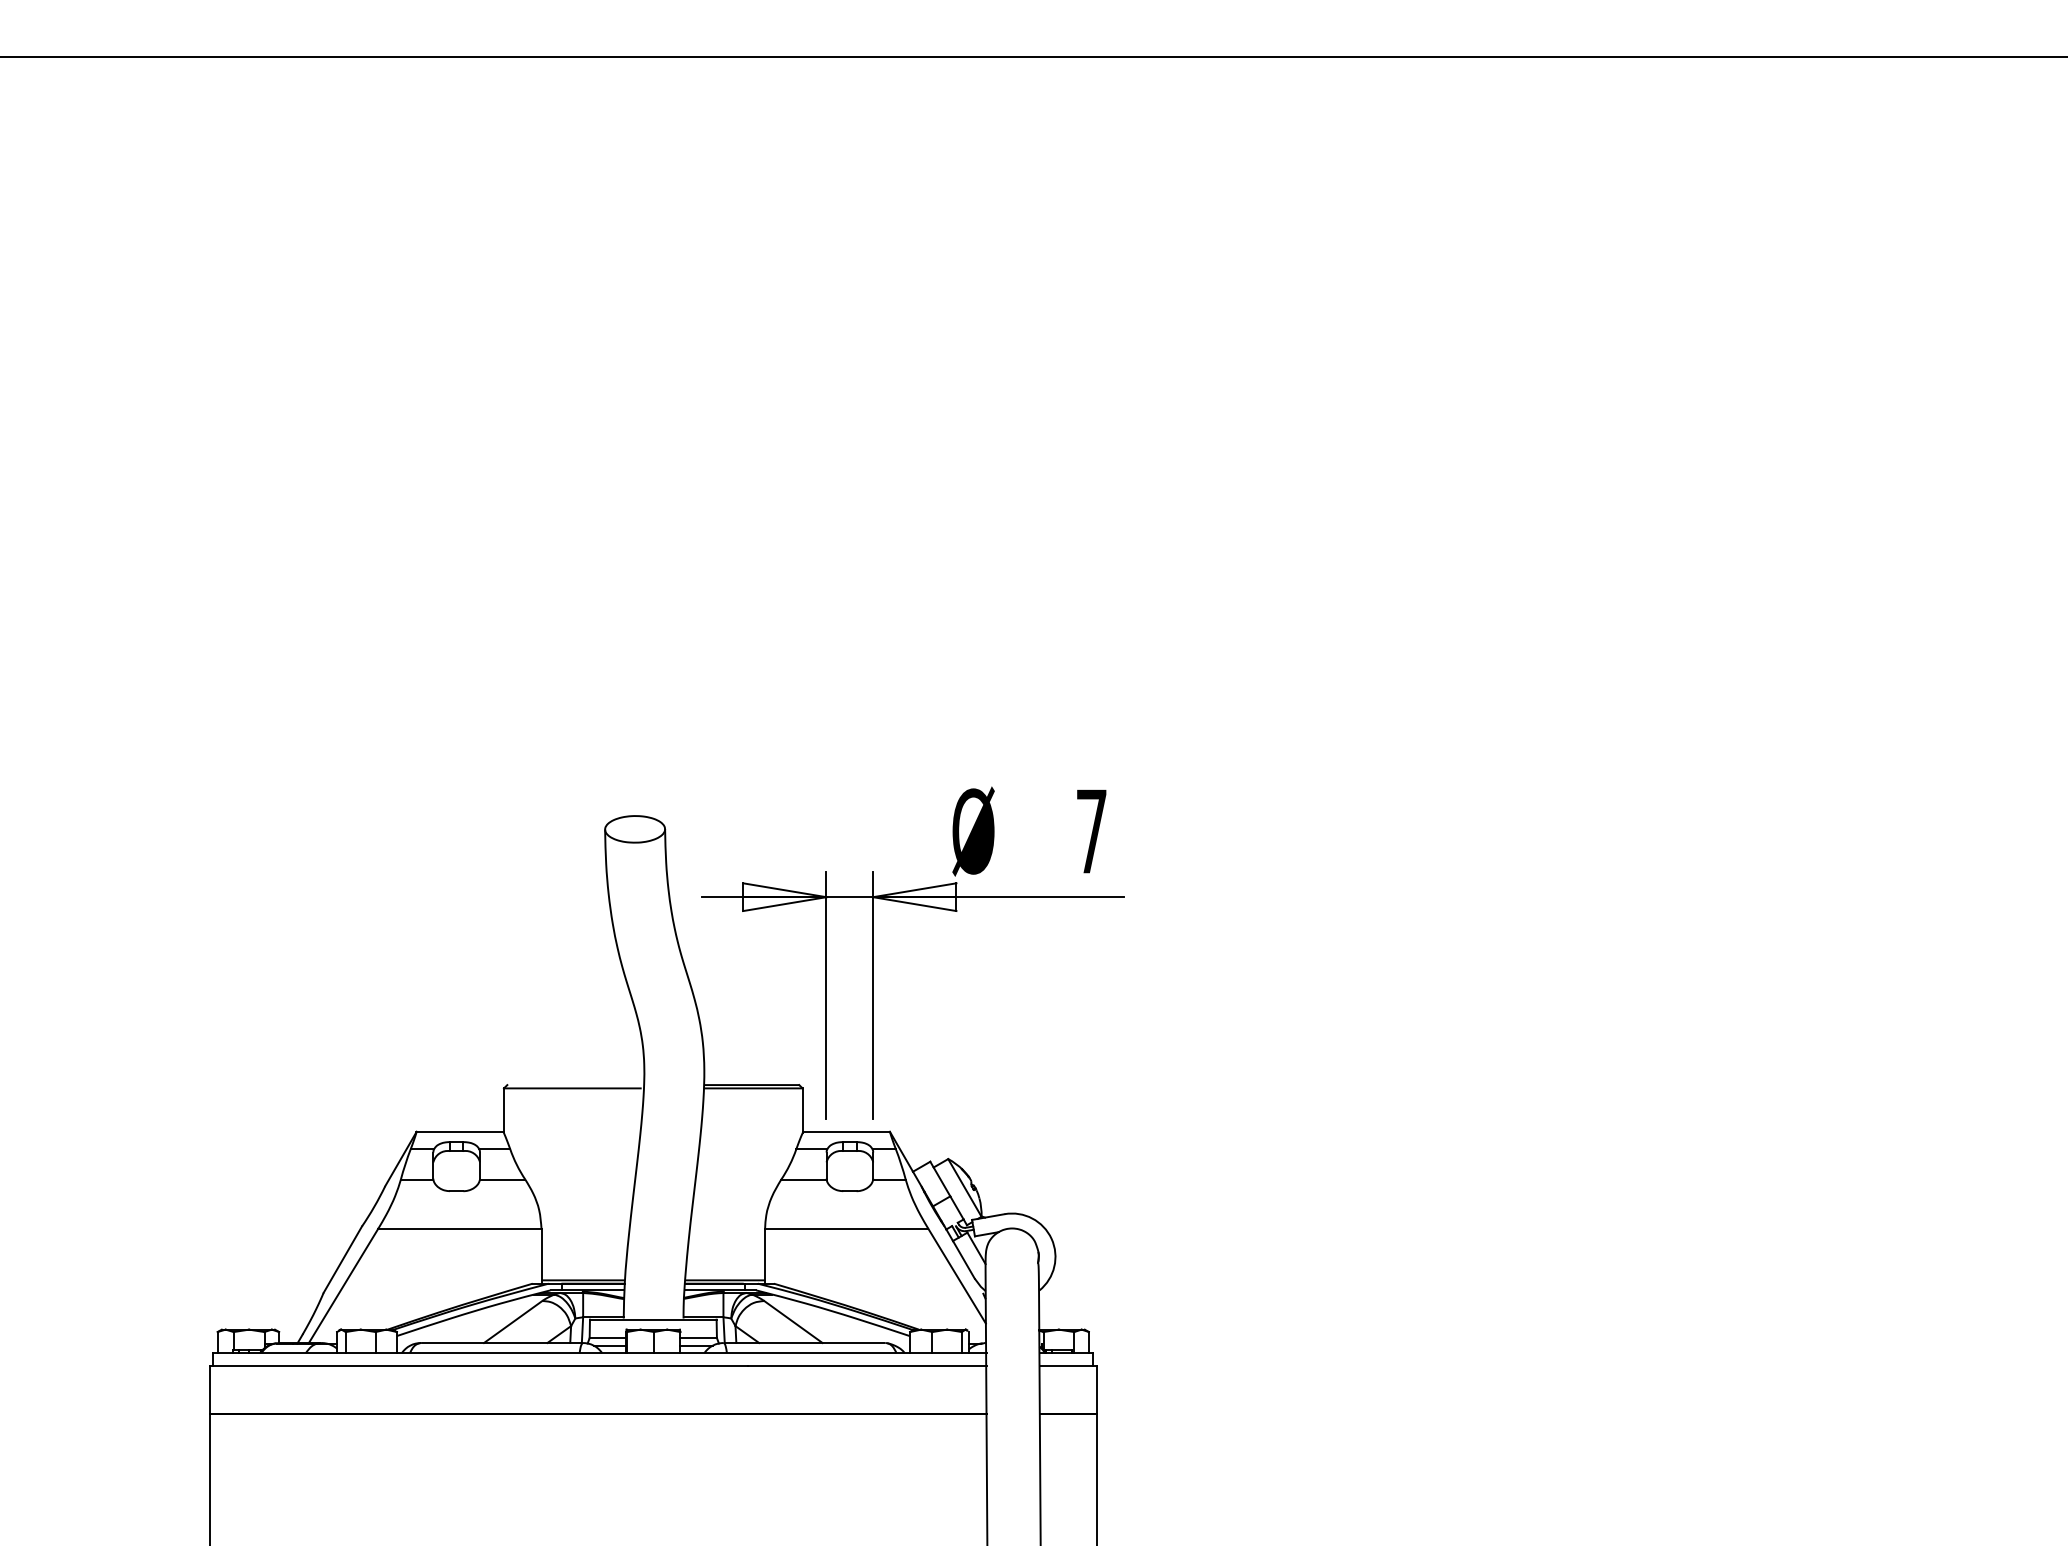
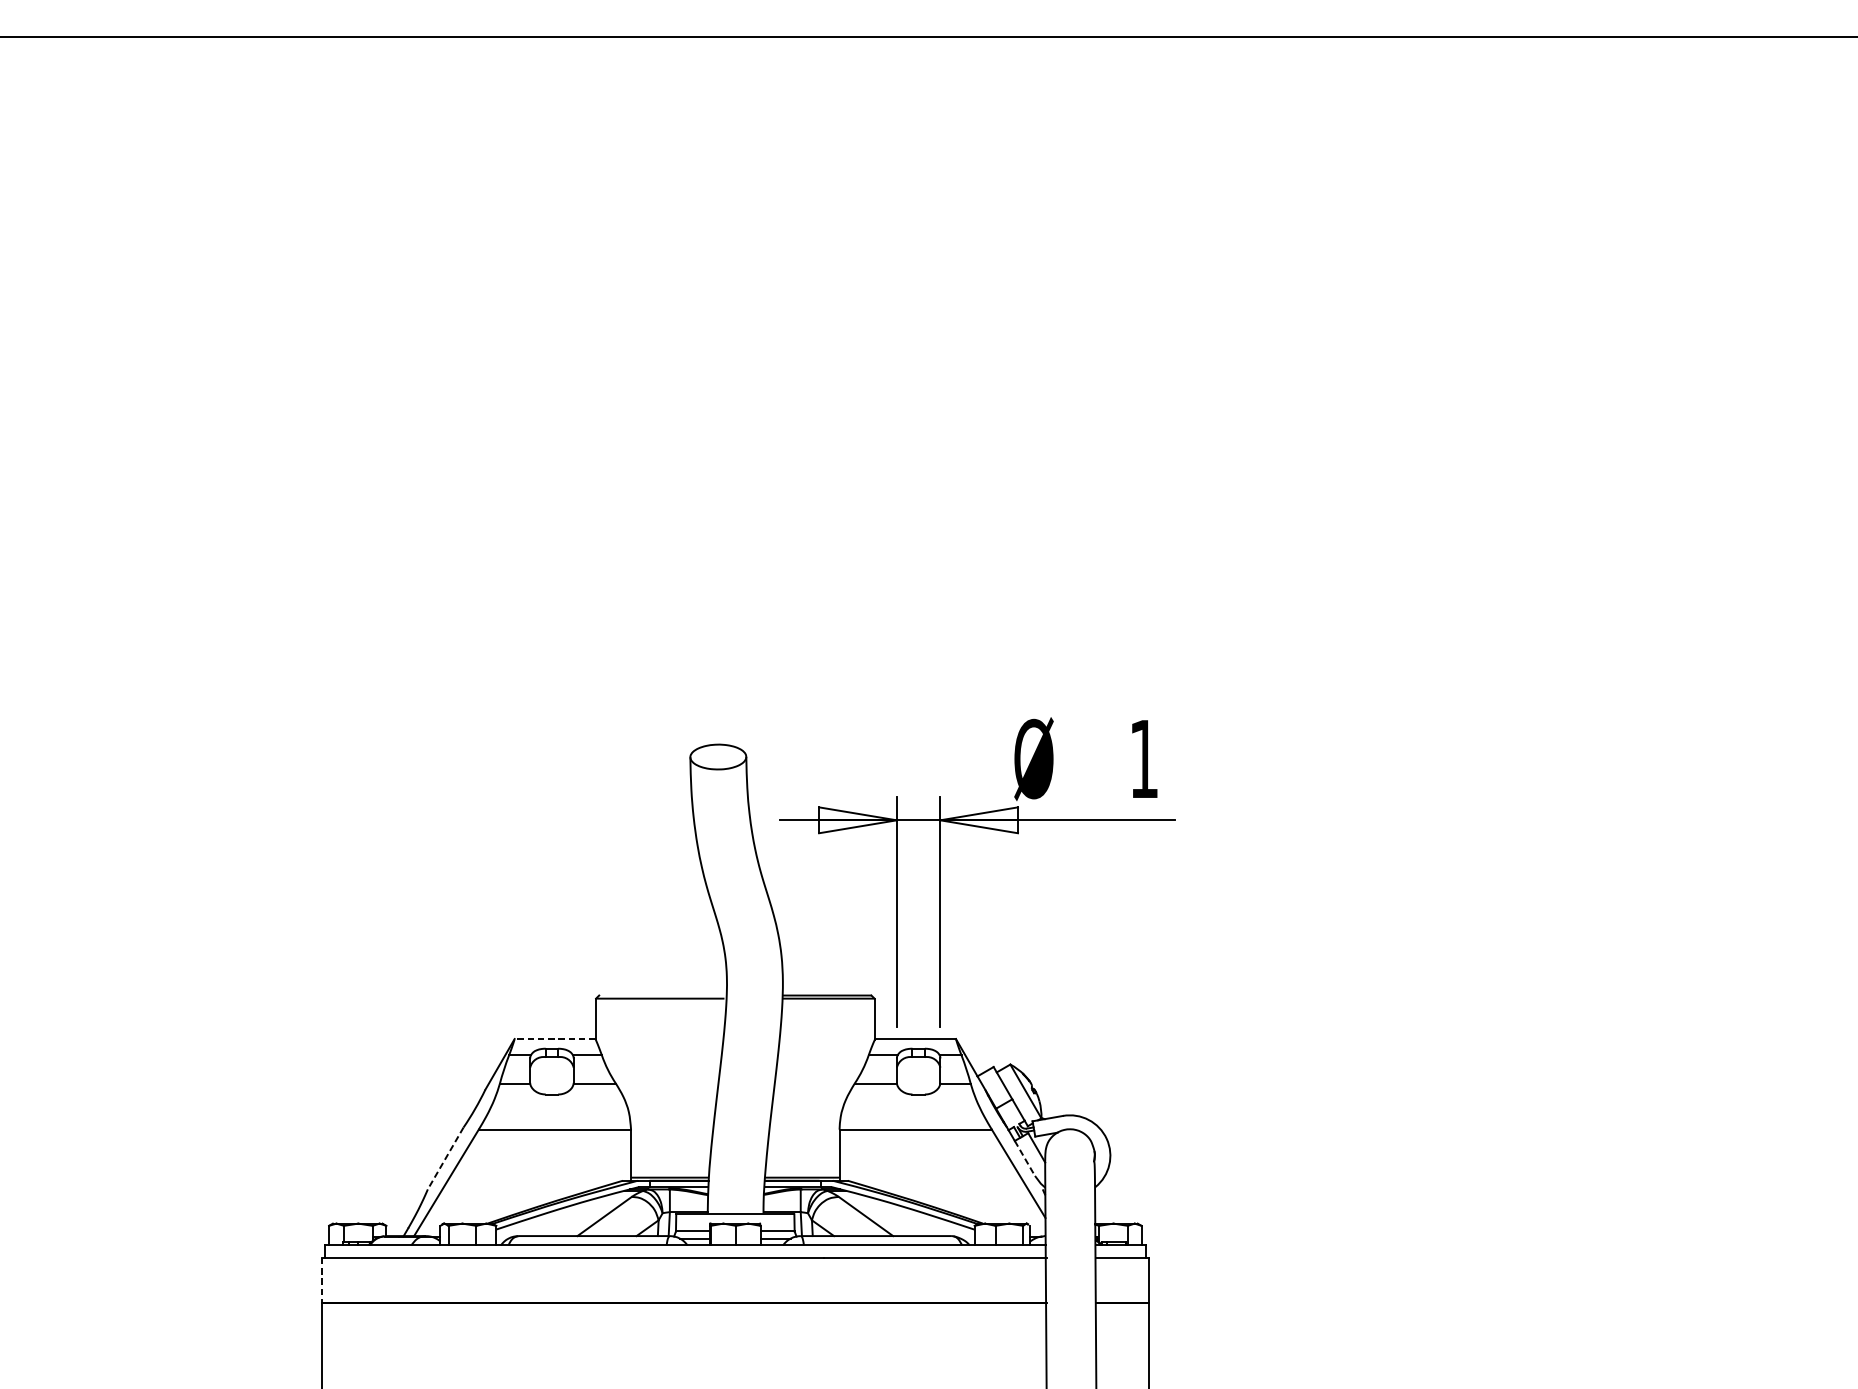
text: (1091, 831) -> (1143, 759), 7 -> 1
line: (460, 1131) -> (555, 1038), solid -> dashed
line: (963, 1259) -> (1024, 1158), solid -> dashed
line: (342, 1260) -> (445, 1159), solid -> dashed
line: (210, 1390) -> (322, 1280), solid -> dashed

